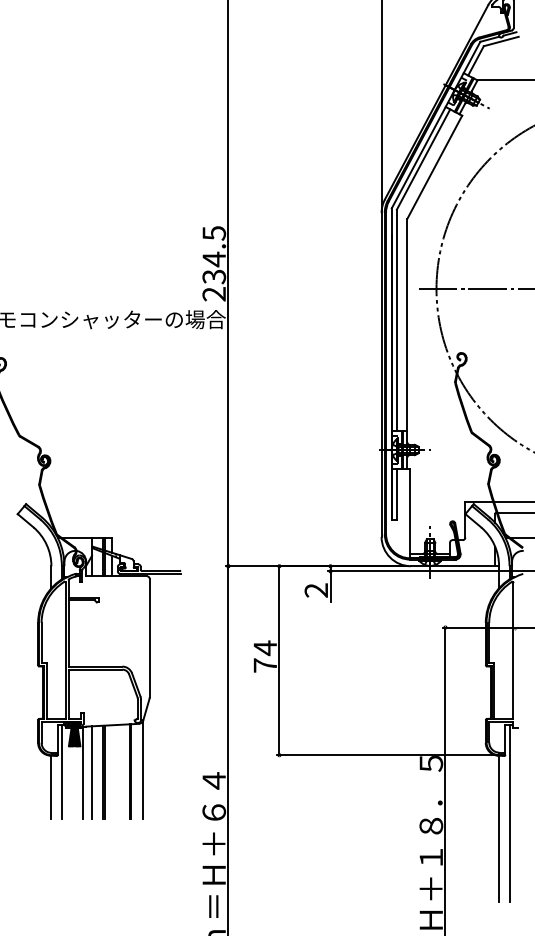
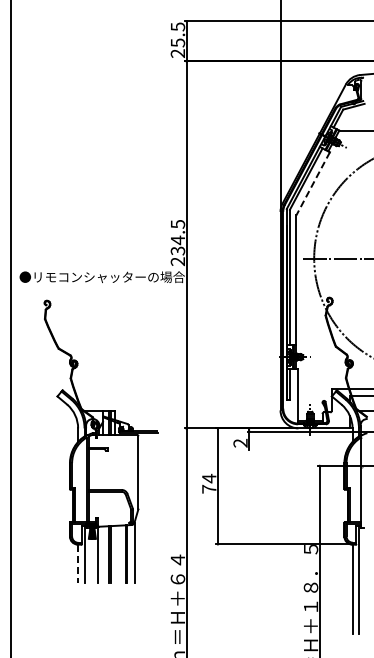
line: (435, 166) -> (313, 183), solid -> dashed
line: (92, 771) -> (103, 554), removed
line: (52, 788) -> (78, 564), solid -> dashed

